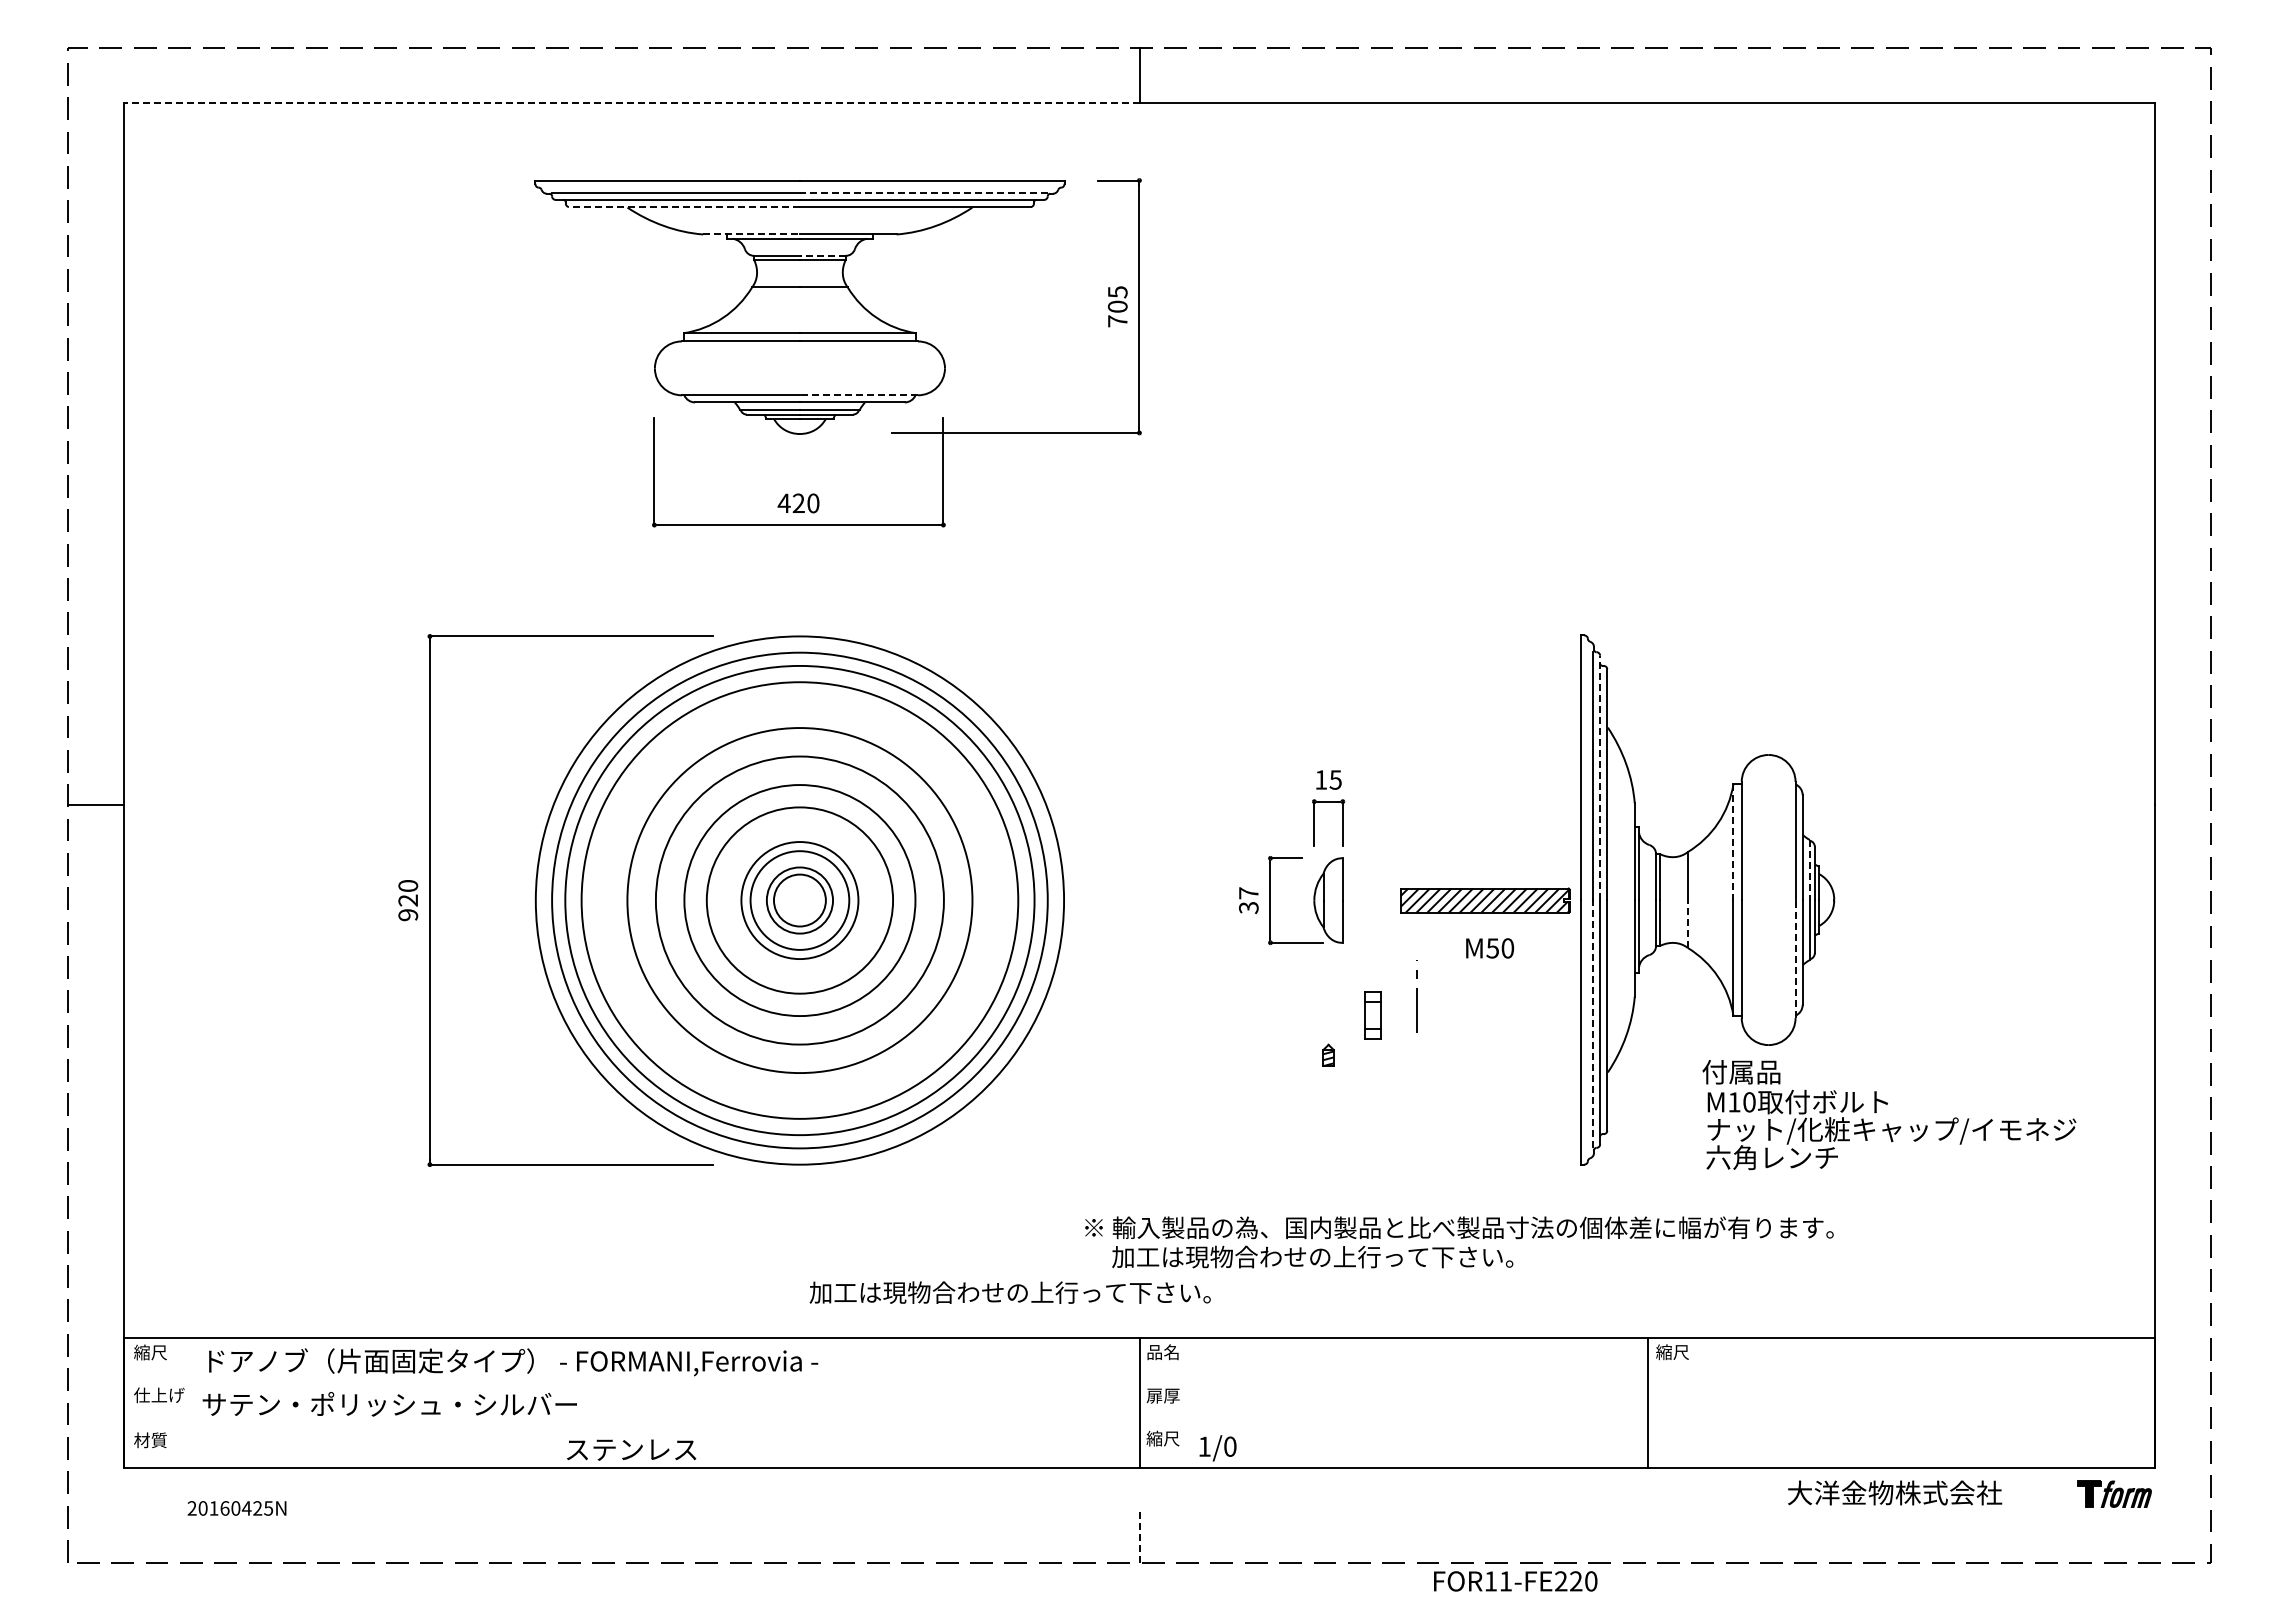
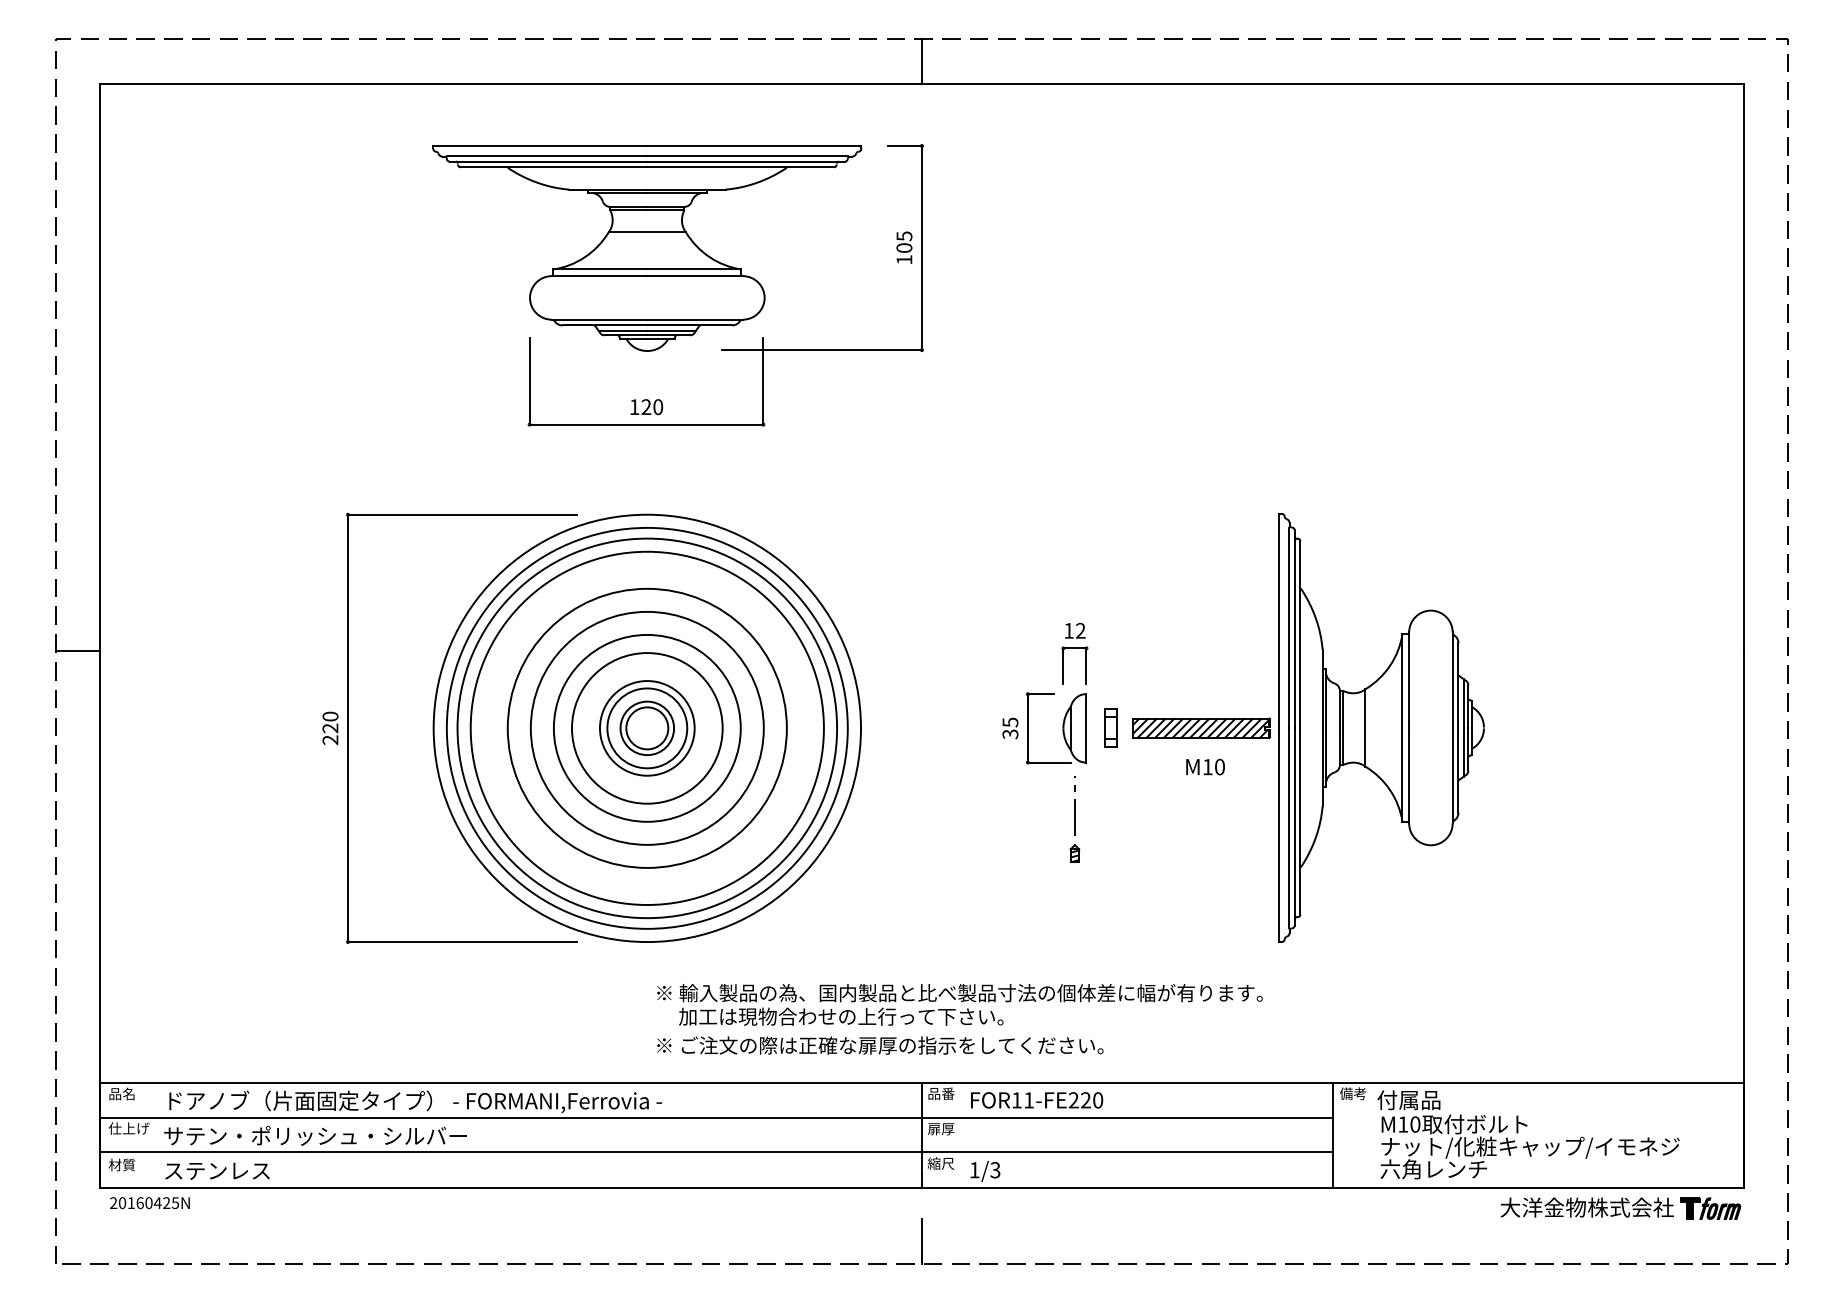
line: (631, 103) -> (511, 83), dashed -> solid
line: (923, 192) -> (747, 155), dashed -> solid
line: (684, 207) -> (553, 167), dashed -> solid
line: (752, 234) -> (608, 189), dashed -> solid
line: (822, 255) -> (665, 206), dashed -> solid
text: (1117, 321) -> (904, 259), 705 -> 105
line: (858, 395) -> (694, 319), dashed -> solid
text: (783, 502) -> (634, 406), 420 -> 120
line: (1600, 777) -> (1294, 628), dashed -> solid
text: (1335, 779) -> (1080, 630), 15 -> 12
line: (1733, 842) -> (1402, 681), dashed -> solid
line: (1809, 870) -> (1463, 704), dashed -> solid
text: (1248, 893) -> (1010, 722), 37 -> 35
text: (408, 915) -> (330, 740), 920 -> 220
line: (1687, 923) -> (1365, 746), dashed -> solid
text: (1492, 948) -> (1207, 767), M50 -> M10
line: (1795, 958) -> (1452, 775), dashed -> solid
line: (1416, 996) -> (1074, 805), moved
part: (1372, 1015) -> (1110, 728), moved
line: (1593, 1023) -> (1289, 827), dashed -> solid
text: (1889, 1115) -> (1528, 1135), moved
text: (1459, 1242) -> (960, 1004), moved
text: (1086, 1292) -> (879, 1045), 加工は現物合わせの上行って下さい。 -> ※ ご注文の際は正確な扉厚の指示をしてください。
text: (150, 1352) -> (121, 1093), 縮尺 -> 品名
text: (1171, 1352) -> (947, 1093), 品名 -> 品番
text: (1672, 1352) -> (1353, 1093), 縮尺 -> 備考
line: (885, 1381) -> (716, 1117), added
line: (885, 1424) -> (716, 1152), added
text: (1229, 1446) -> (994, 1170), 1/0 -> 1/3
text: (631, 1449) -> (217, 1170), moved
text: (1895, 1492) -> (1587, 1207), moved
text: (236, 1508) -> (149, 1203), moved
line: (1139, 1535) -> (922, 1241), dashed -> solid
text: (1515, 1581) -> (1036, 1100), moved

